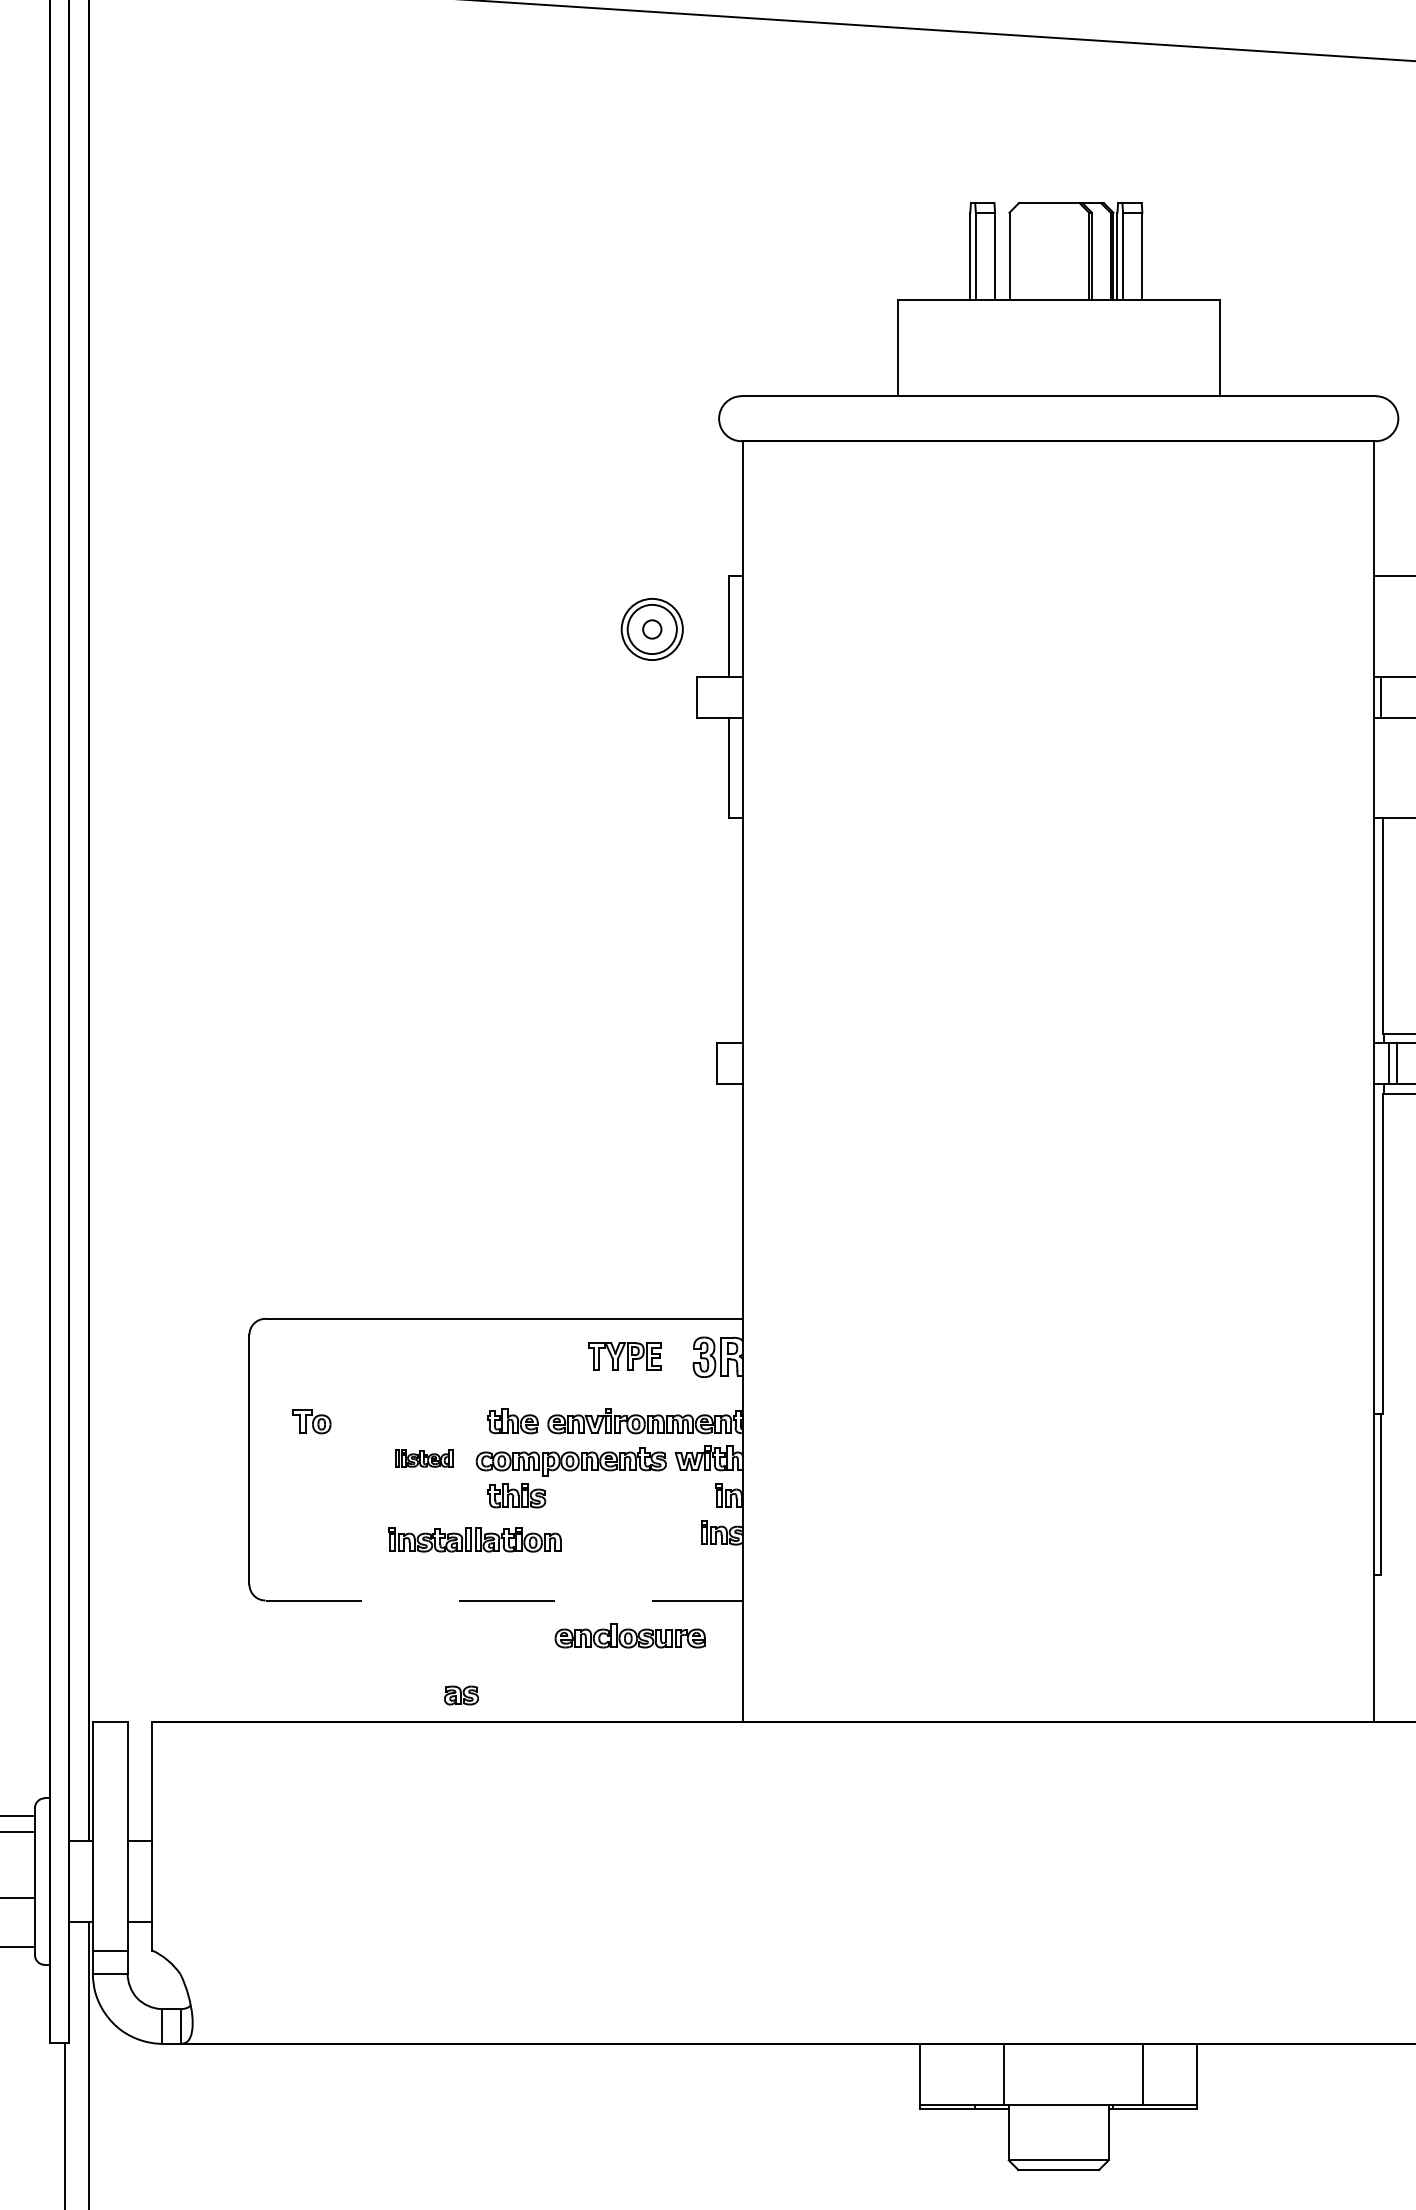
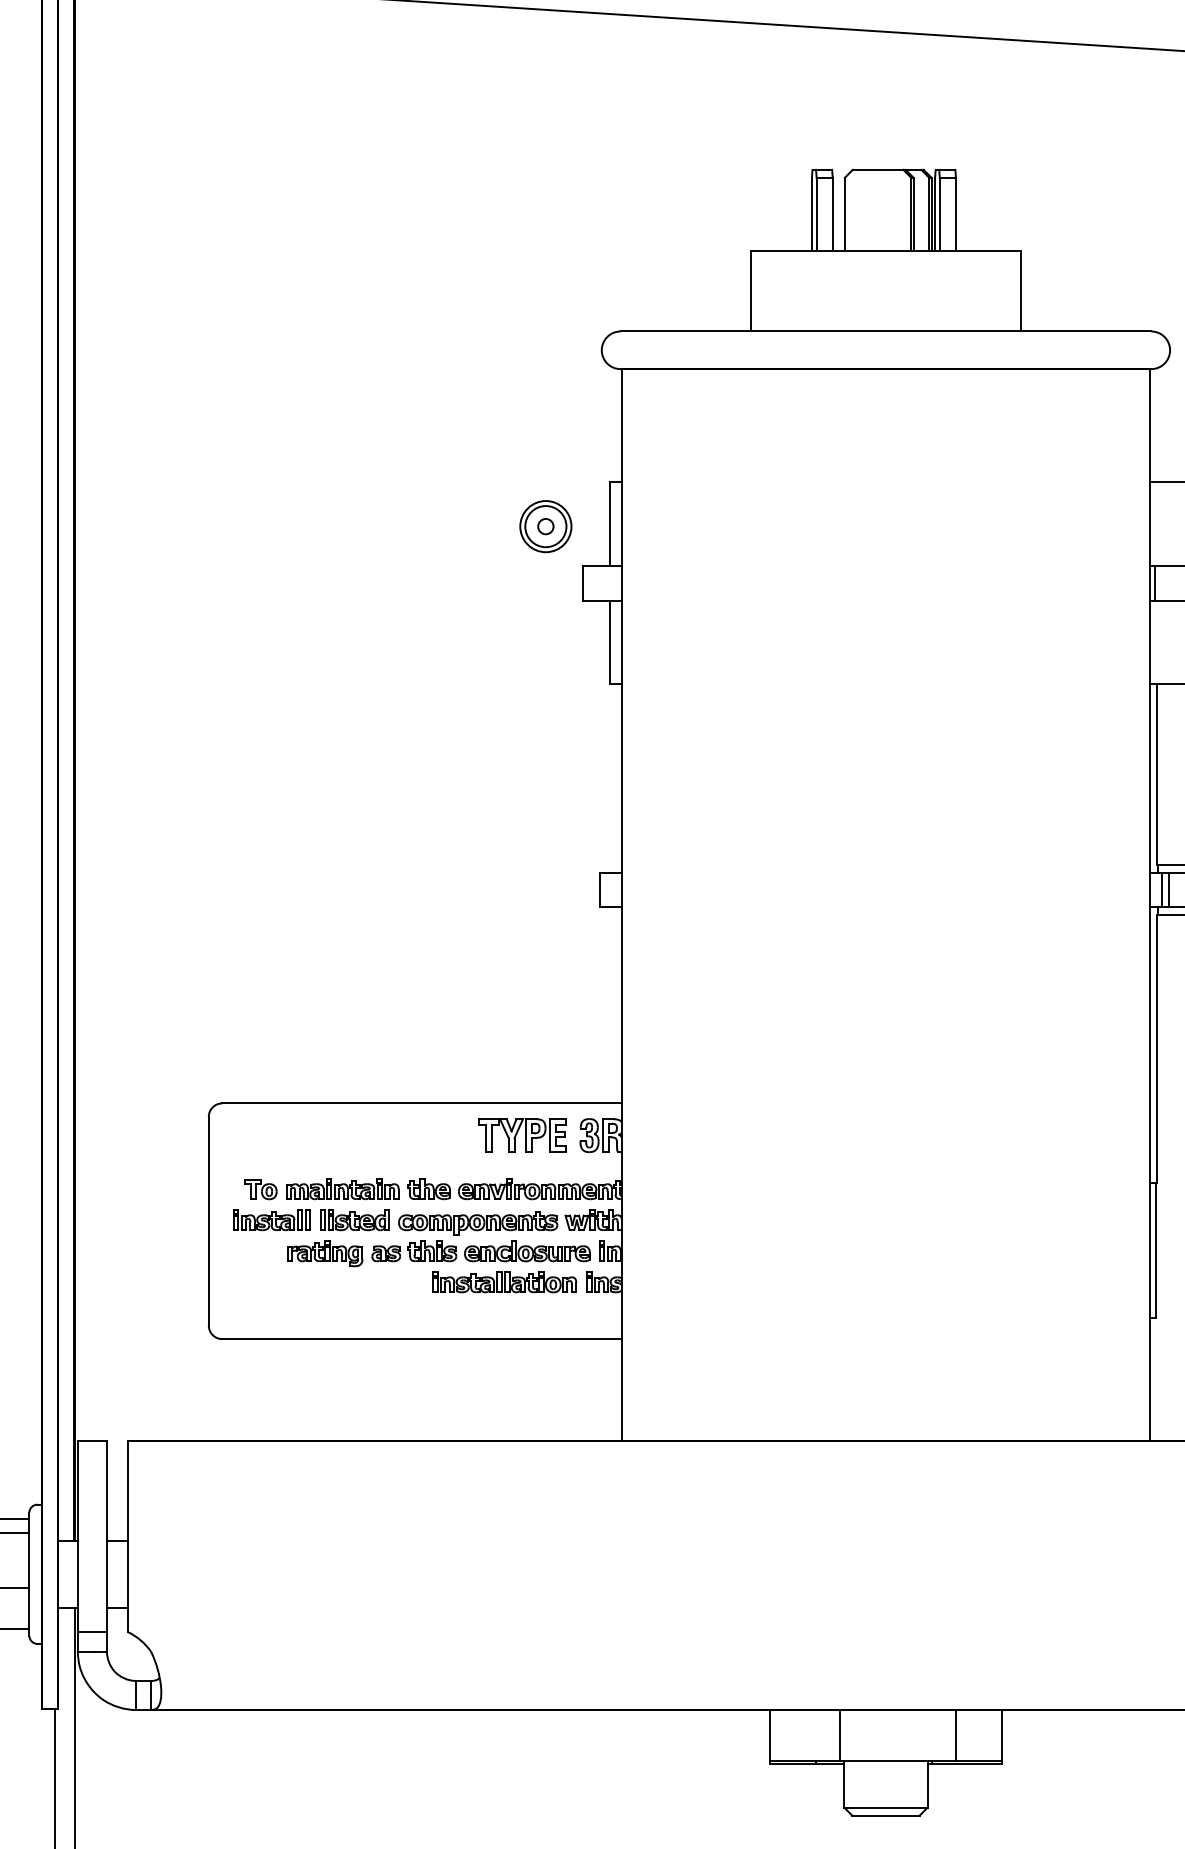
part: (624, 1356) -> (522, 1134), size x1.43
part: (409, 1421) -> (342, 1189), added
part: (324, 1458) -> (271, 1220), added
part: (423, 1458) -> (354, 1220), size x1.43
part: (388, 1498) -> (325, 1253), added
part: (474, 1539) -> (504, 1282), moved
line: (504, 1600) -> (422, 1339), dashed -> solid
part: (629, 1635) -> (526, 1251), moved
part: (461, 1695) -> (386, 1253), moved

